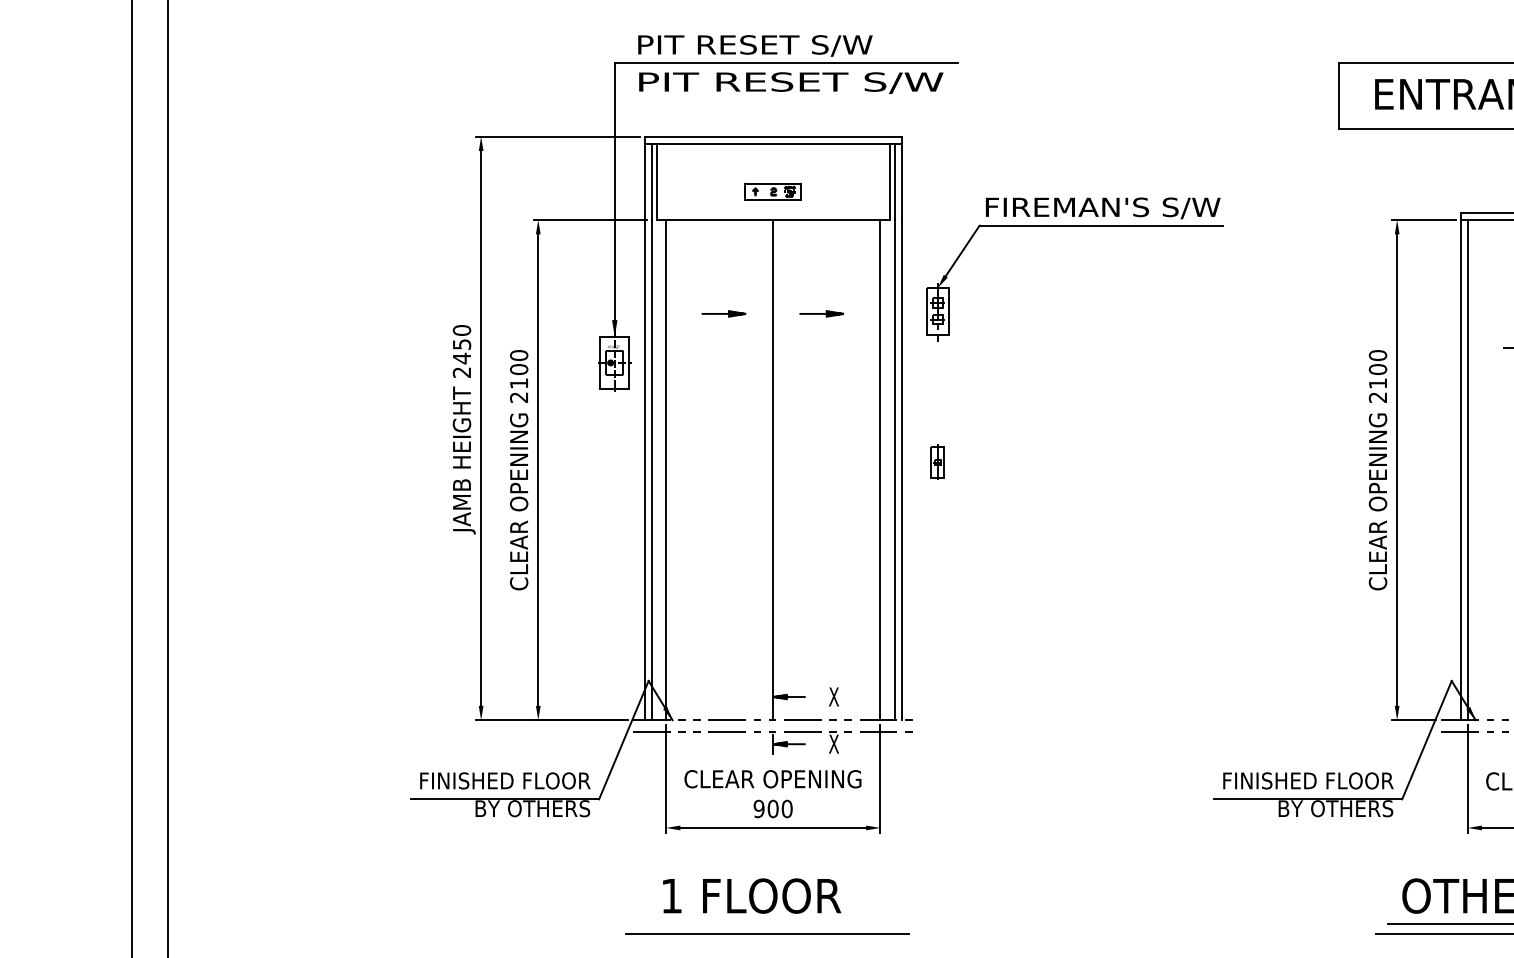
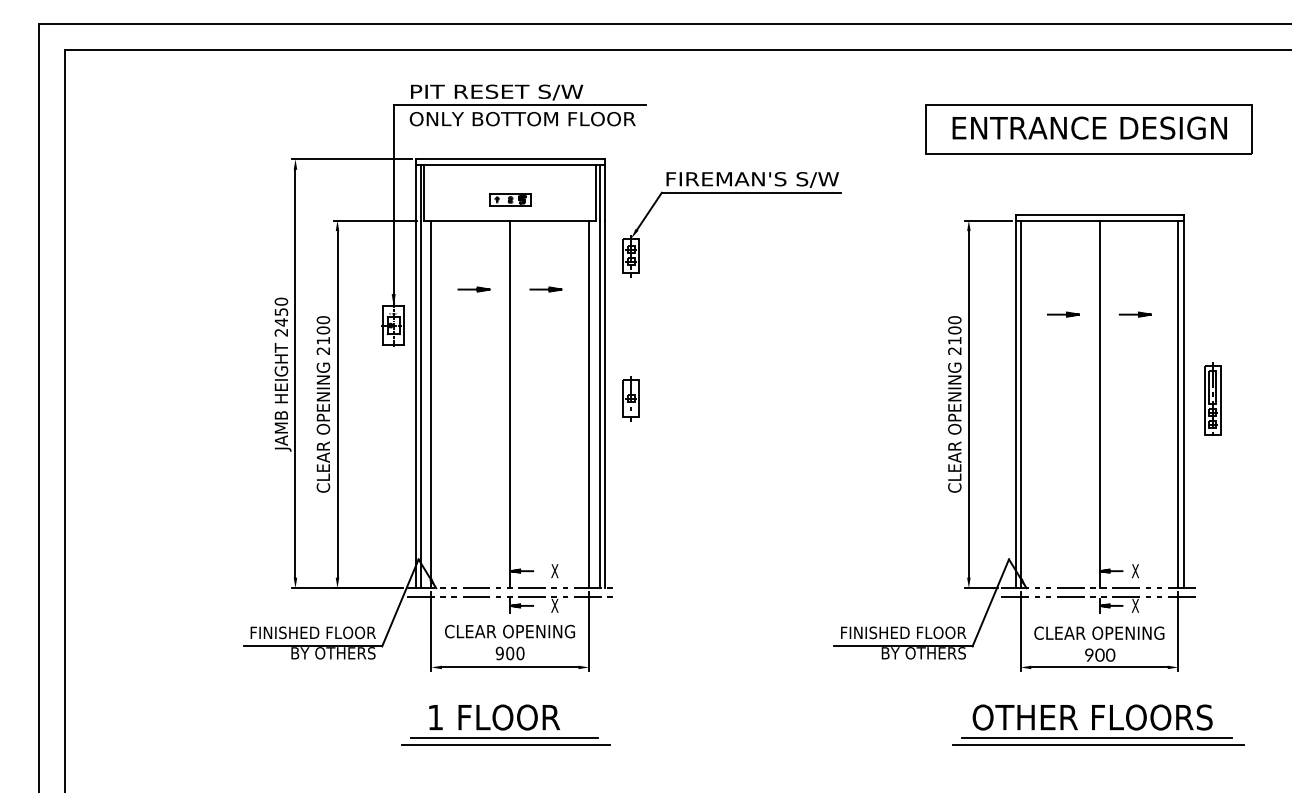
text: (789, 82) -> (522, 119), PIT RESET S/W -> ONLY BOTTOM FLOOR
part: (1074, 226) -> (731, 193), moved
part: (936, 462) -> (630, 398), size x1.67
line: (764, 924) -> (503, 738), added

